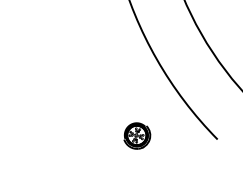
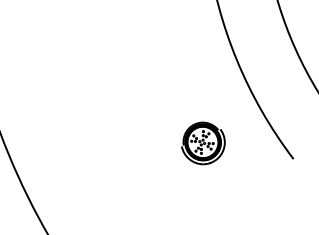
part: (137, 136) -> (203, 143), size x1.43

